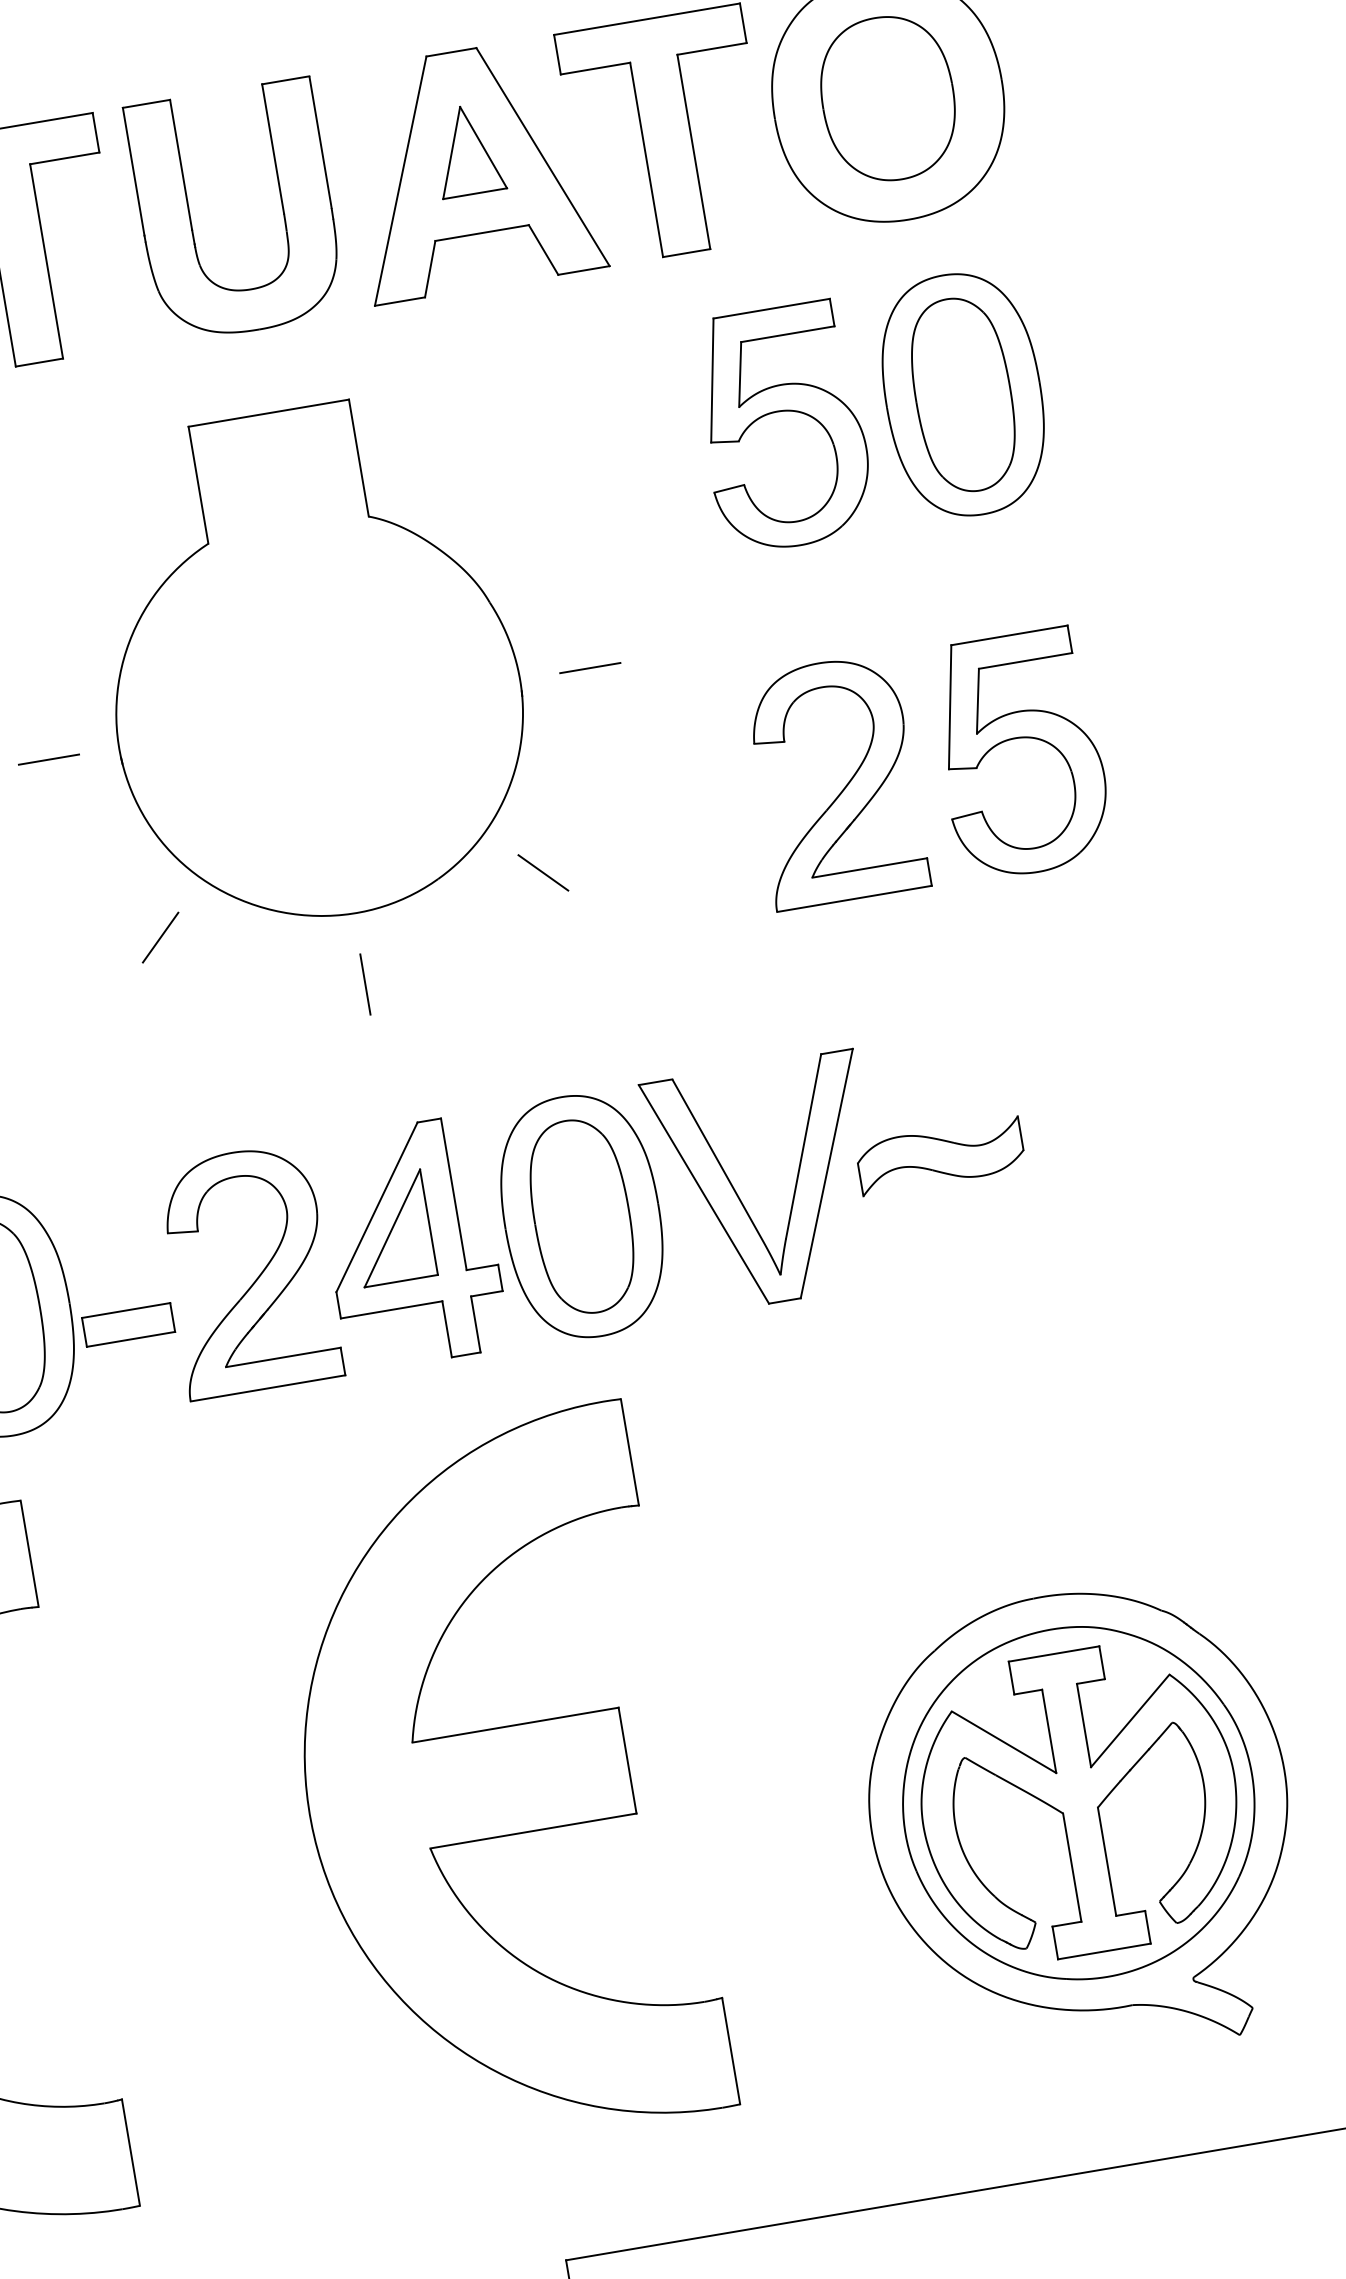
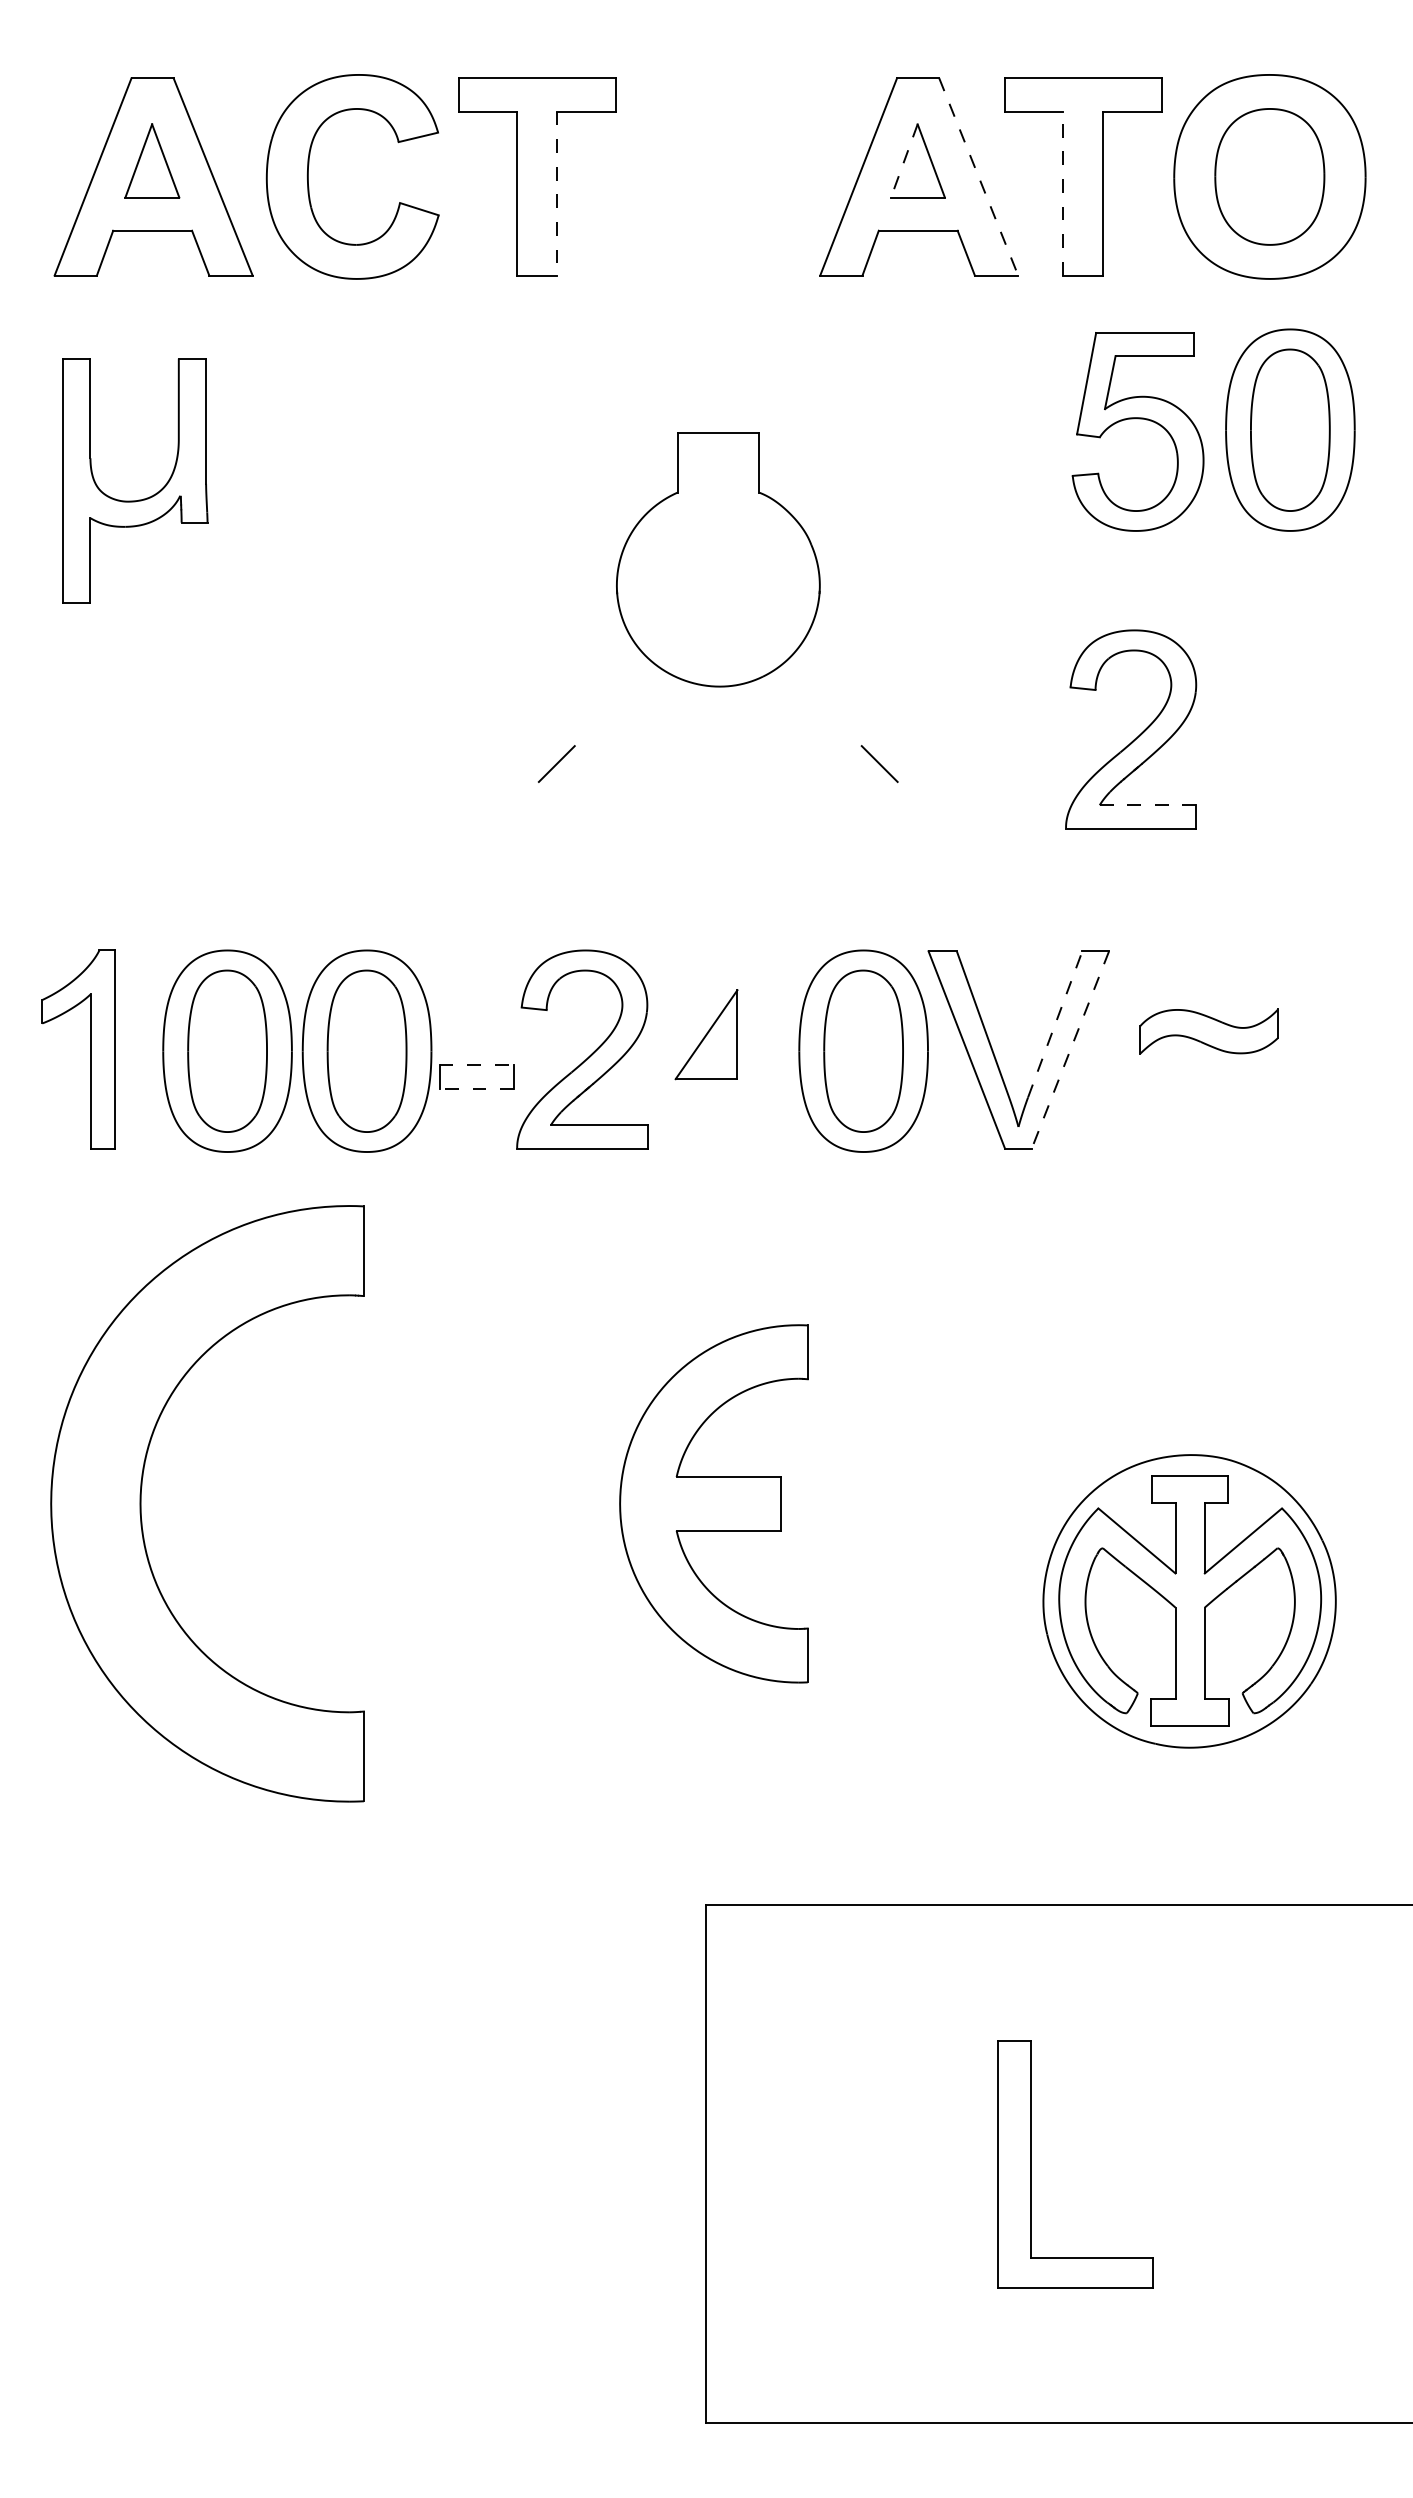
line: (451, 152) -> (904, 160), solid -> dashed
line: (542, 157) -> (978, 177), solid -> dashed
line: (646, 159) -> (1063, 193), solid -> dashed
part: (191, 218) -> (681, 178), removed
line: (47, 261) -> (557, 193), solid -> dashed
part: (311, 662) -> (718, 559), size x0.6
line: (590, 668) -> (946, 602), removed
part: (1019, 739) -> (1288, 720), removed
line: (48, 759) -> (489, 602), removed
line: (870, 868) -> (1148, 805), solid -> dashed
line: (365, 984) -> (718, 830), removed
line: (803, 1145) -> (1055, 1023), solid -> dashed
part: (939, 1156) -> (1208, 1031), moved
line: (826, 1173) -> (1070, 1049), solid -> dashed
part: (410, 1243) -> (719, 1049), removed
line: (127, 1310) -> (477, 1065), solid -> dashed
line: (130, 1339) -> (476, 1089), solid -> dashed
part: (494, 1782) -> (713, 1503), size x0.6
part: (1082, 1826) -> (1189, 1620), removed

